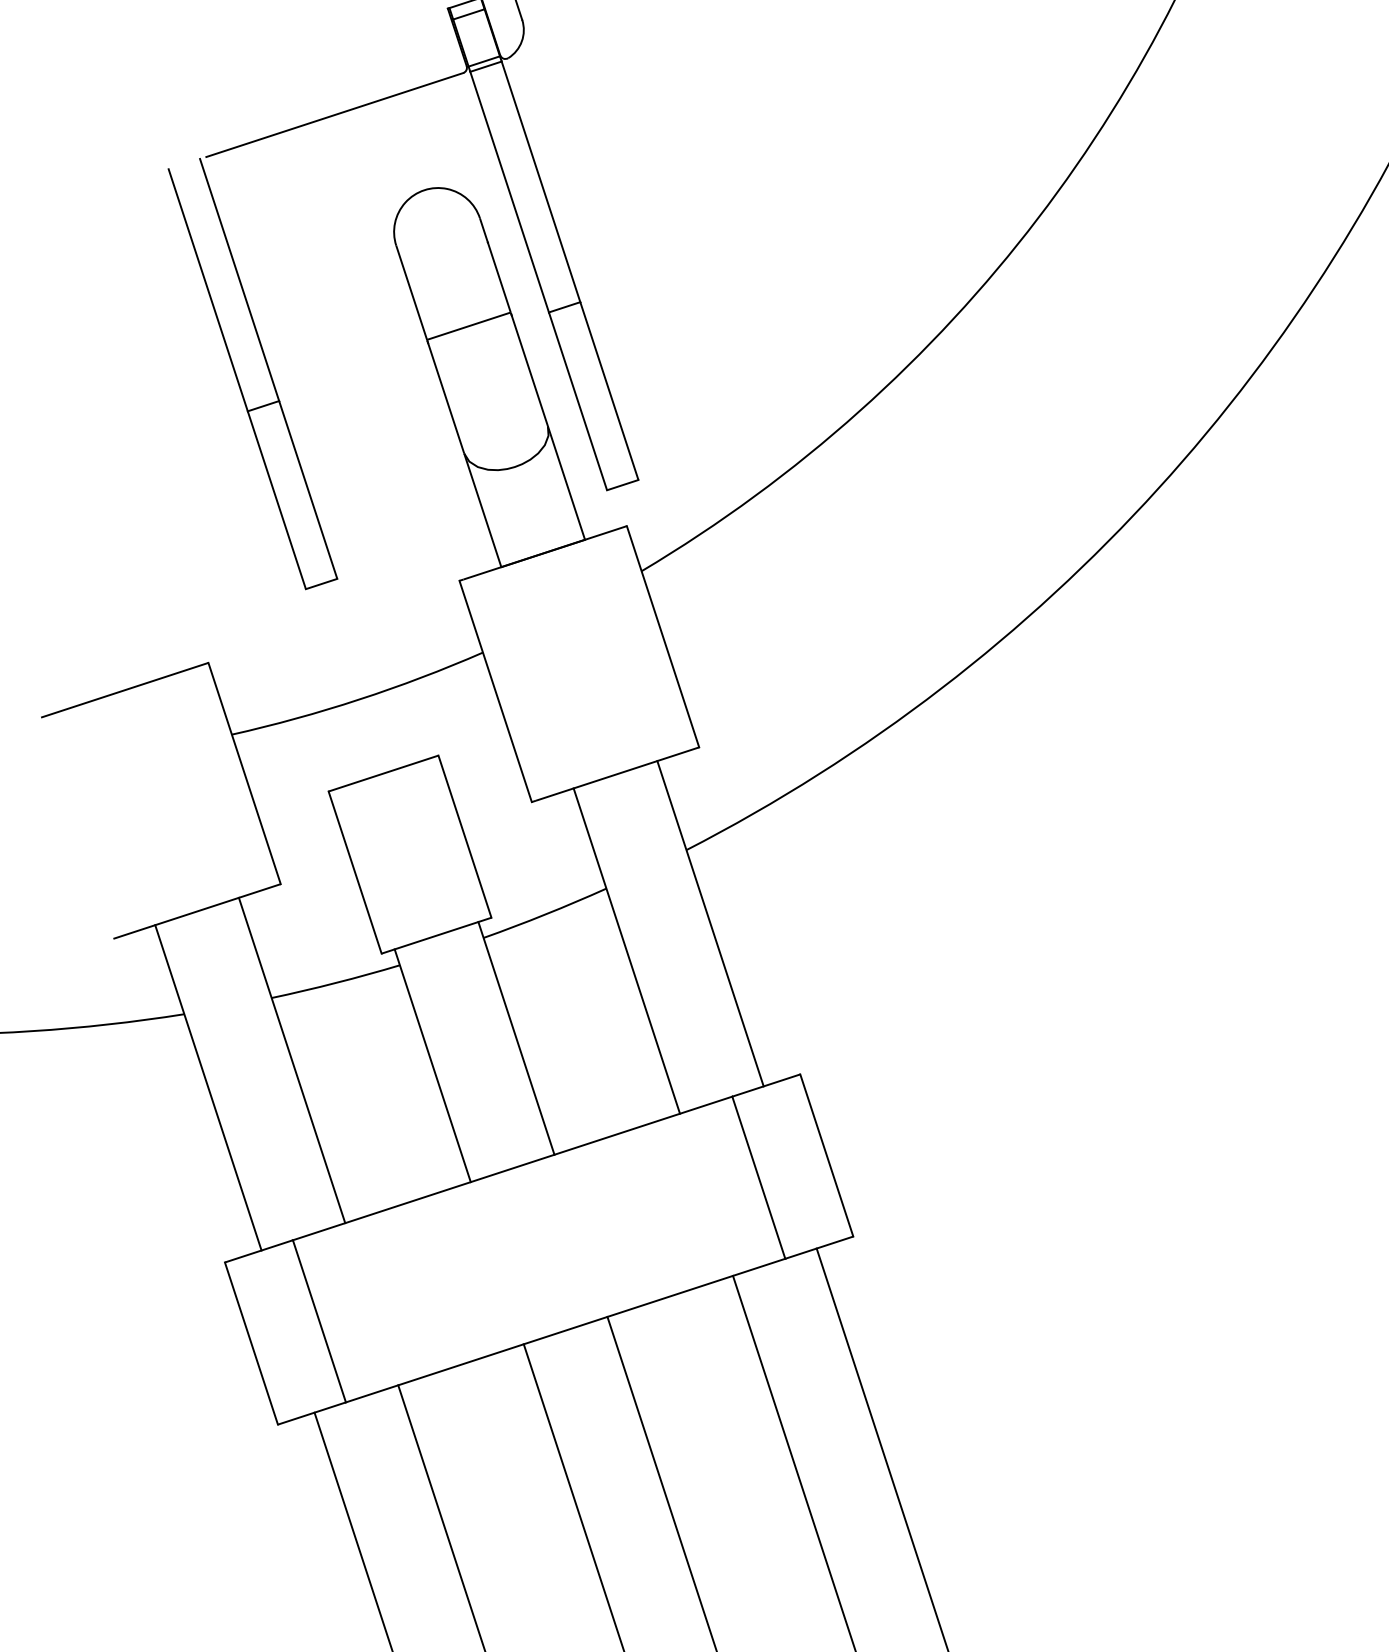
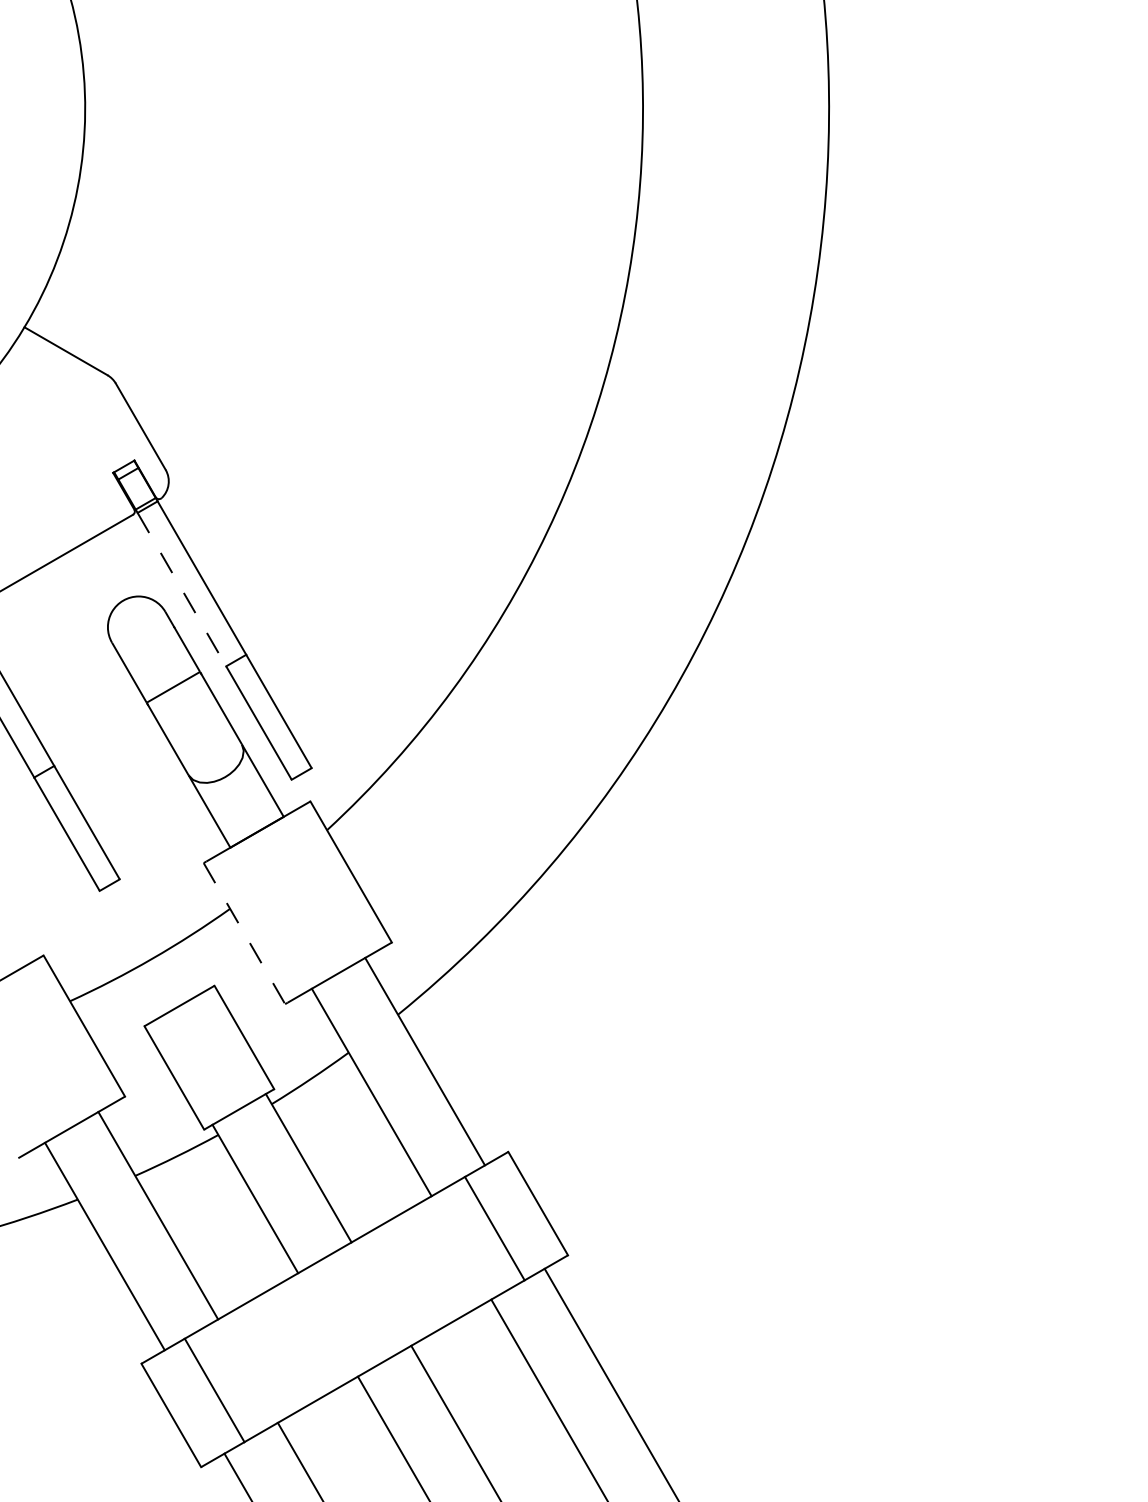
line: (509, 191) -> (181, 589), solid -> dashed
line: (495, 692) -> (244, 934), solid -> dashed

